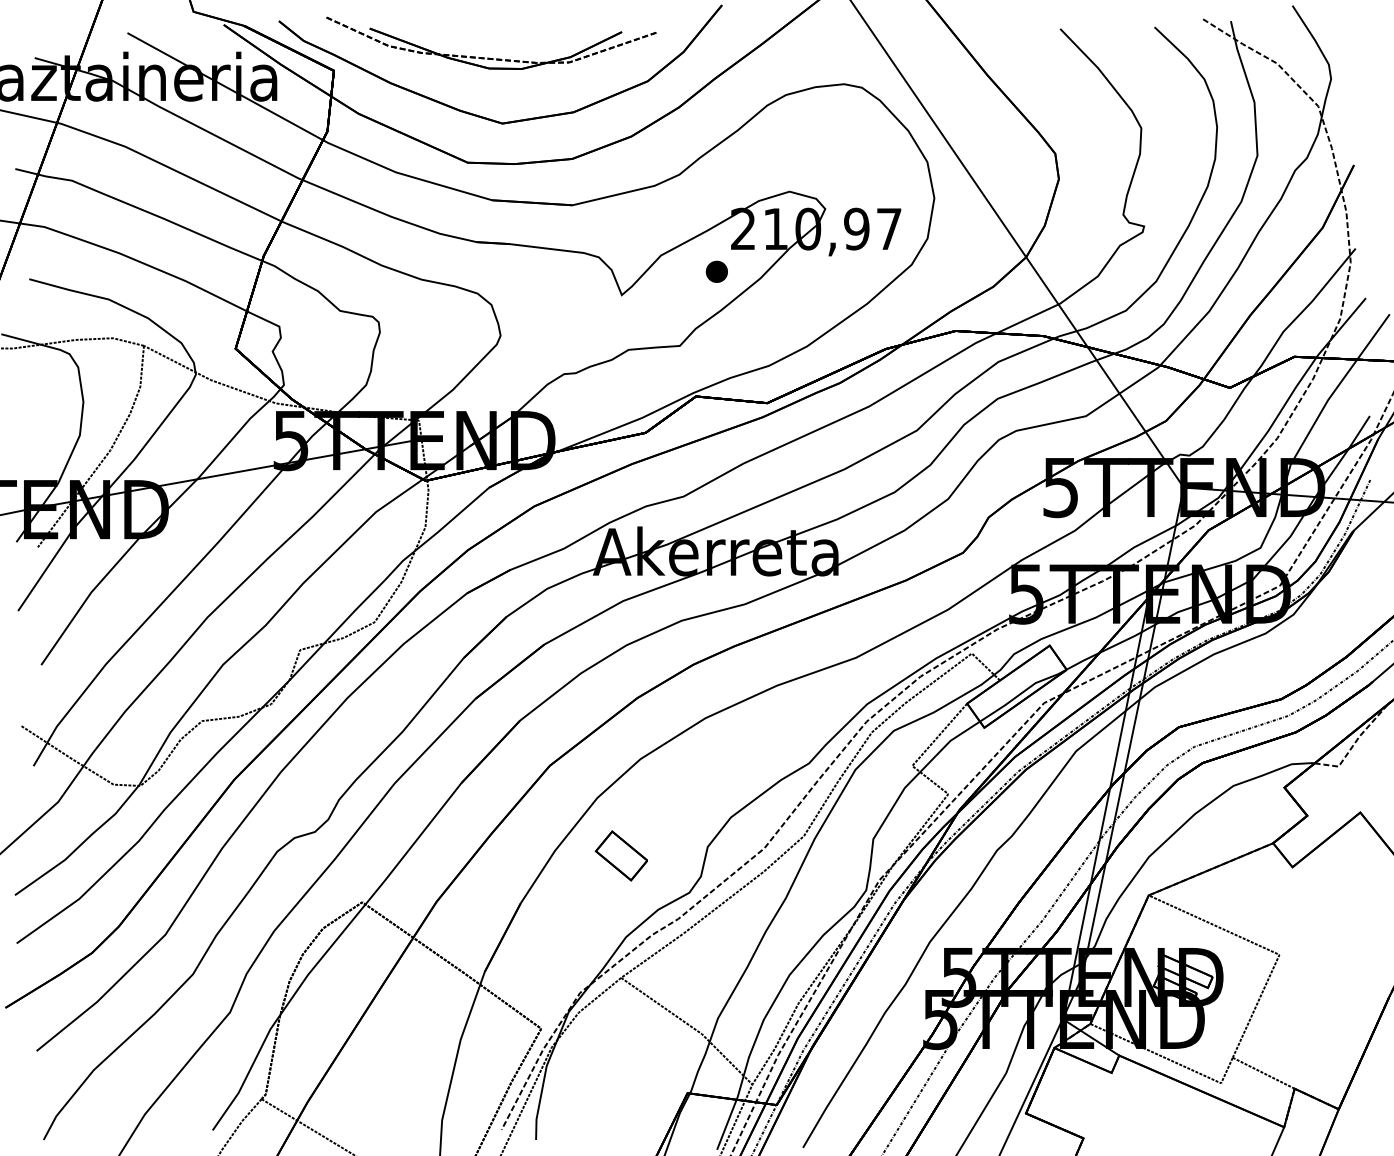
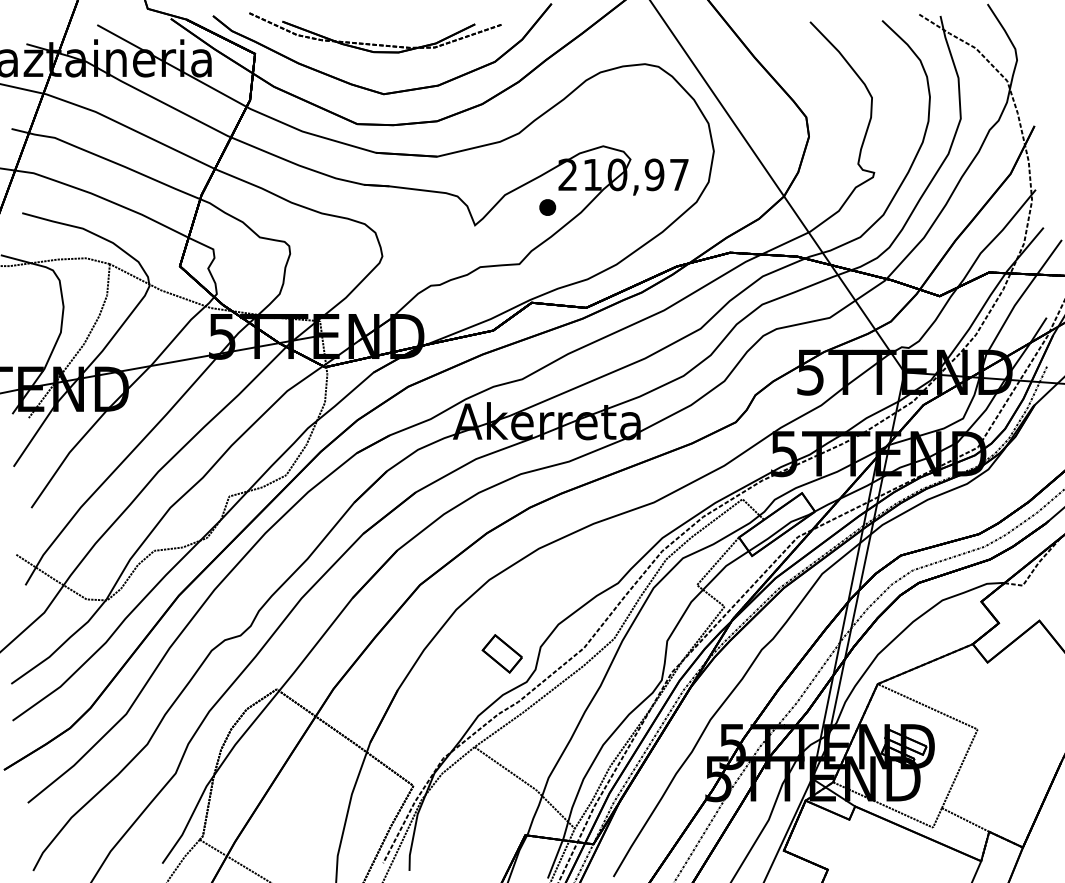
part: (620, 855) -> (501, 653), moved

